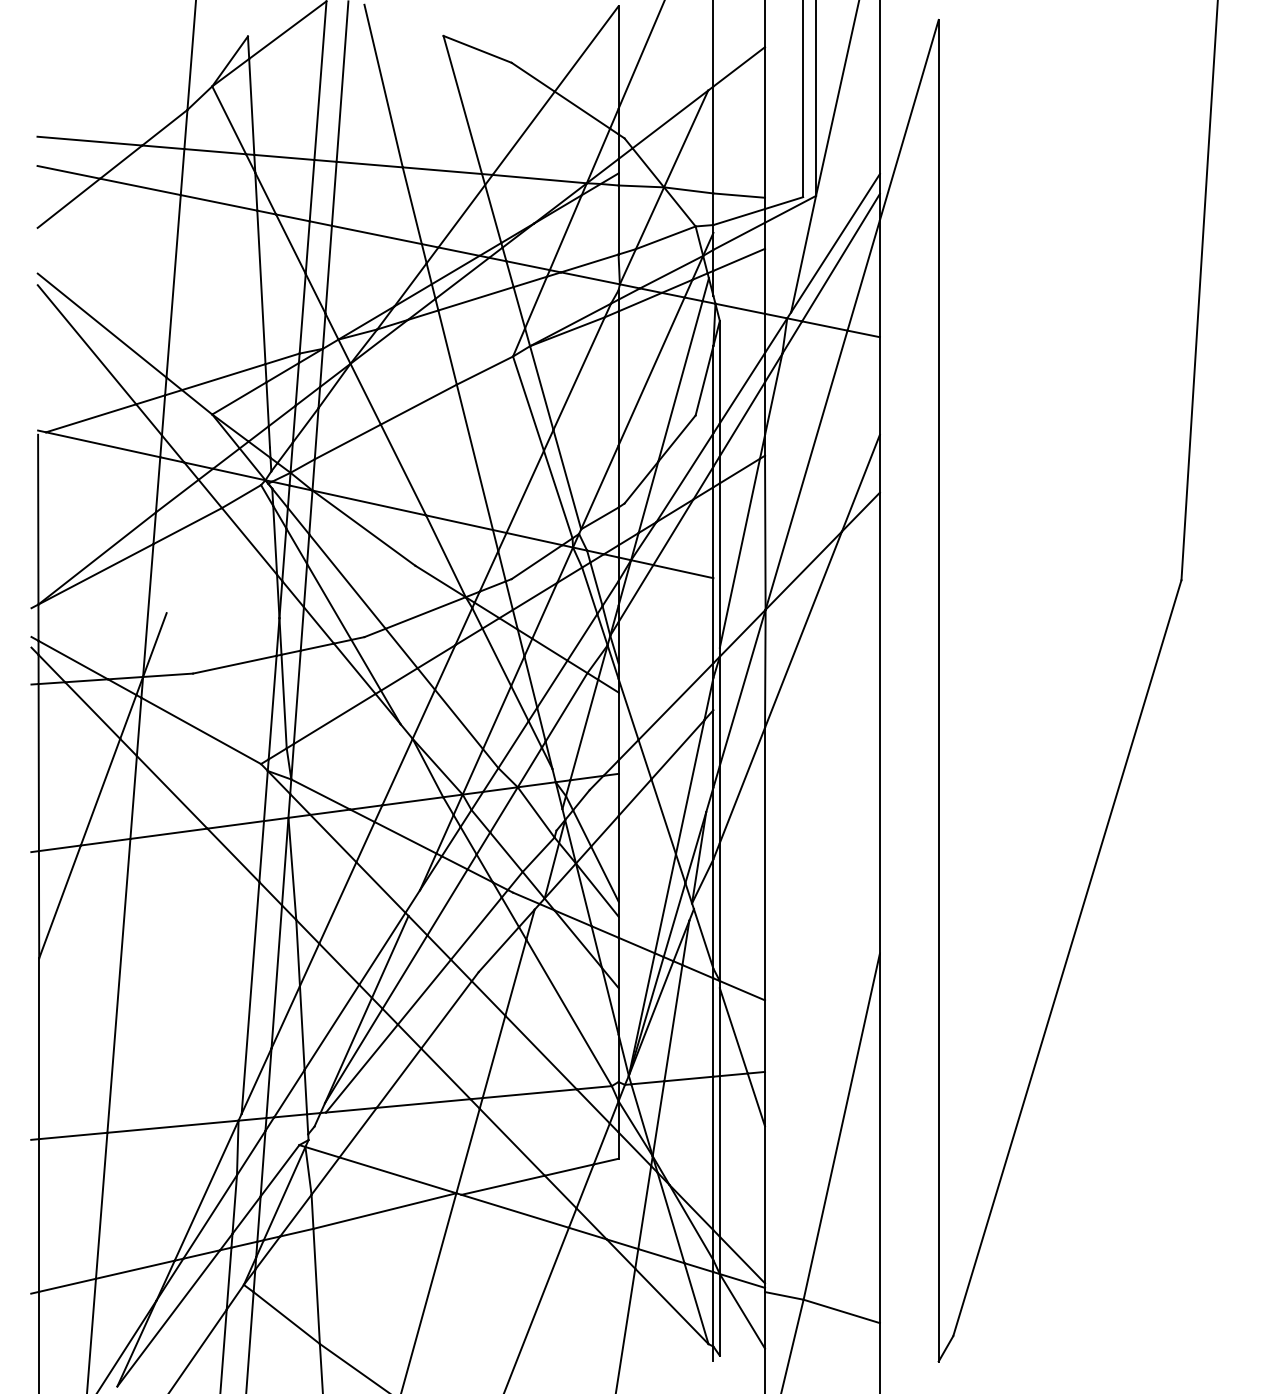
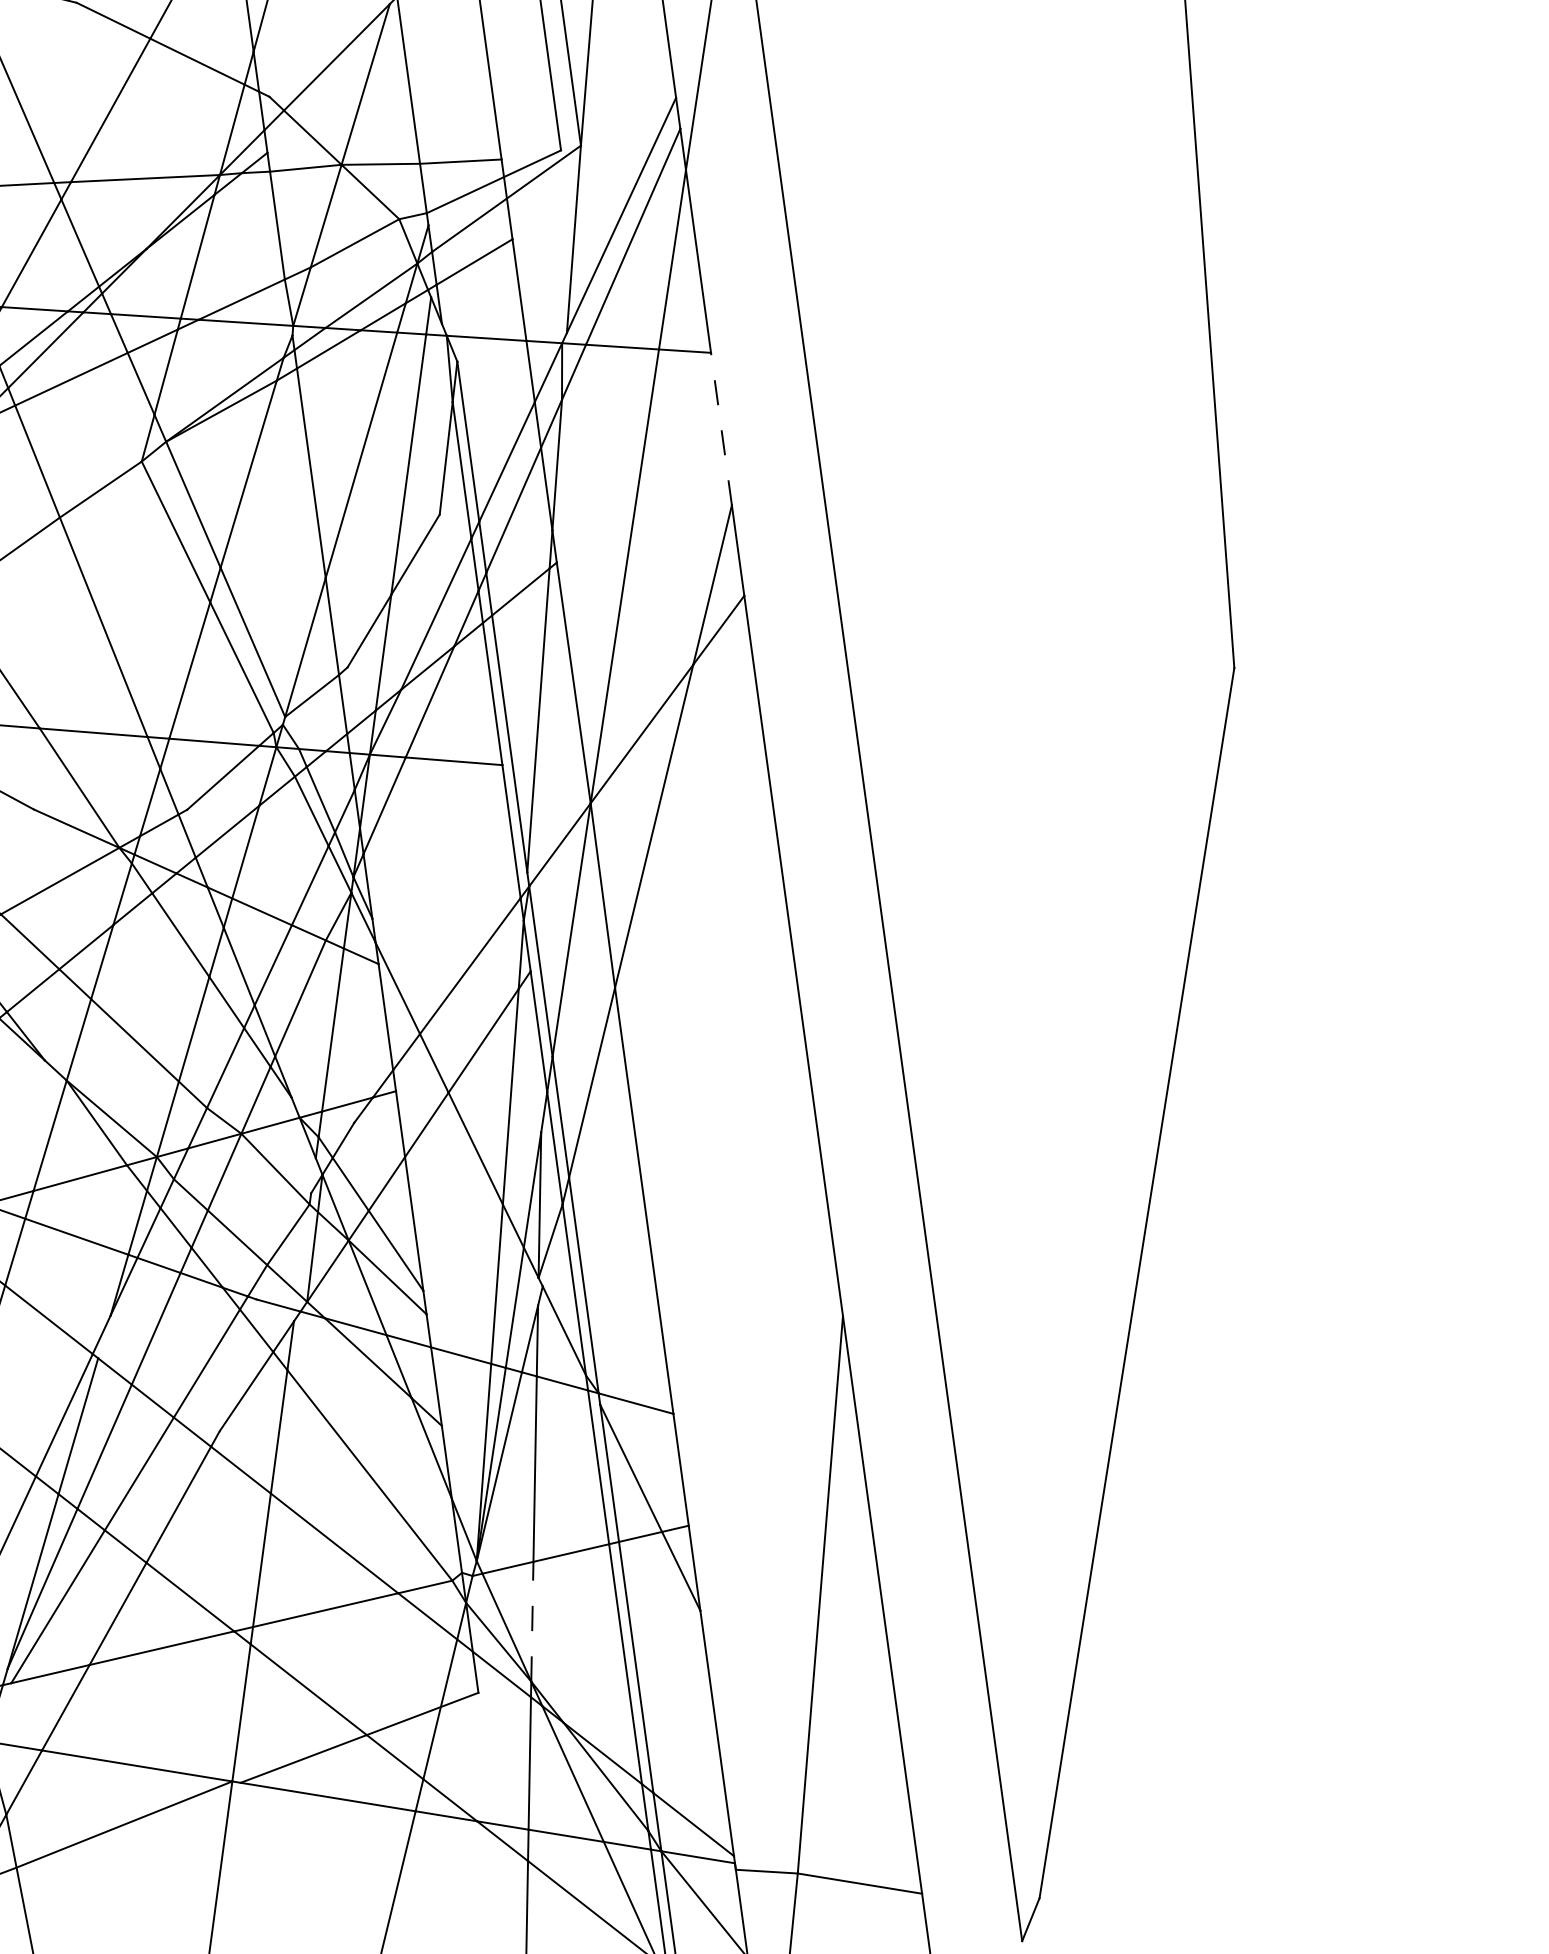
line: (879, 385) -> (720, 428), solid -> dashed
line: (658, 1118) -> (532, 1621), solid -> dashed

